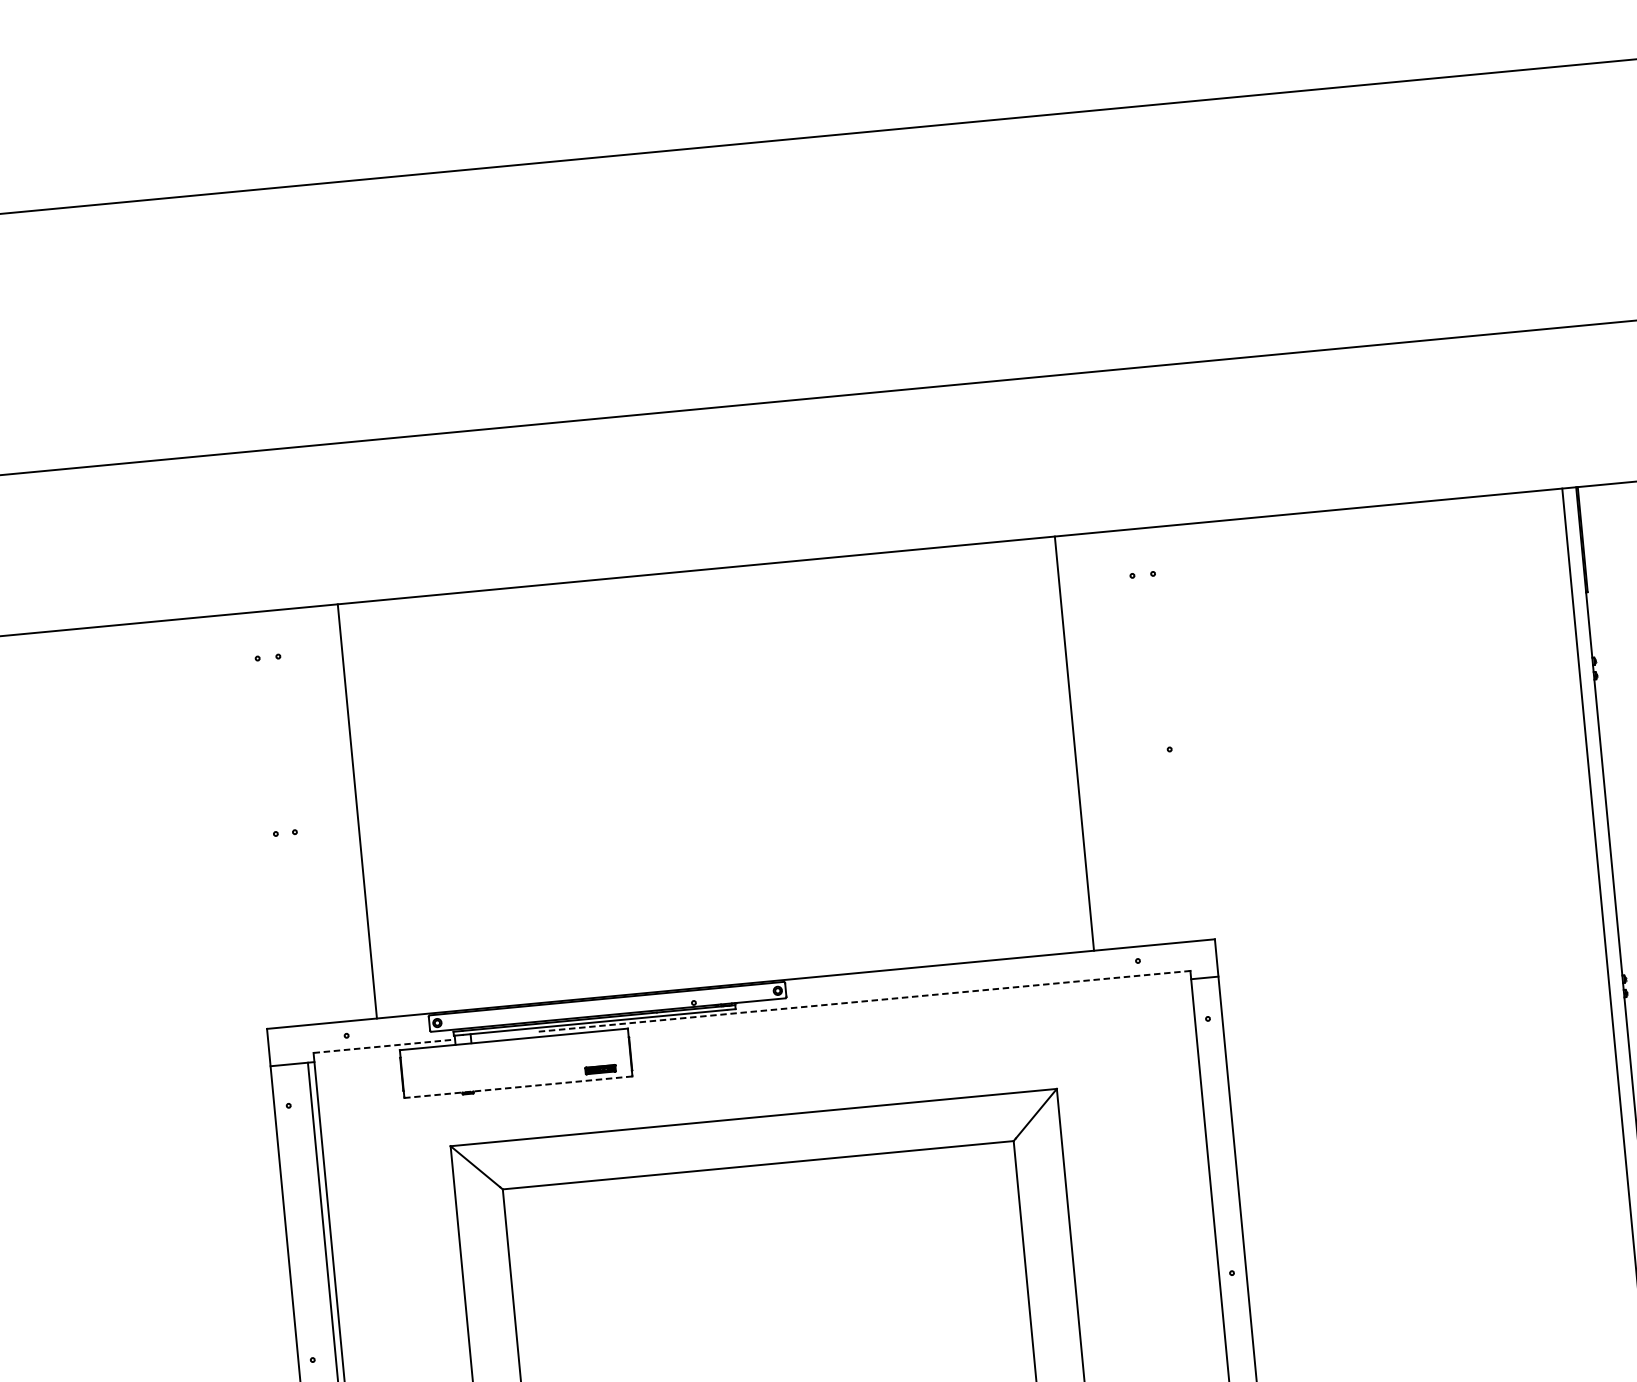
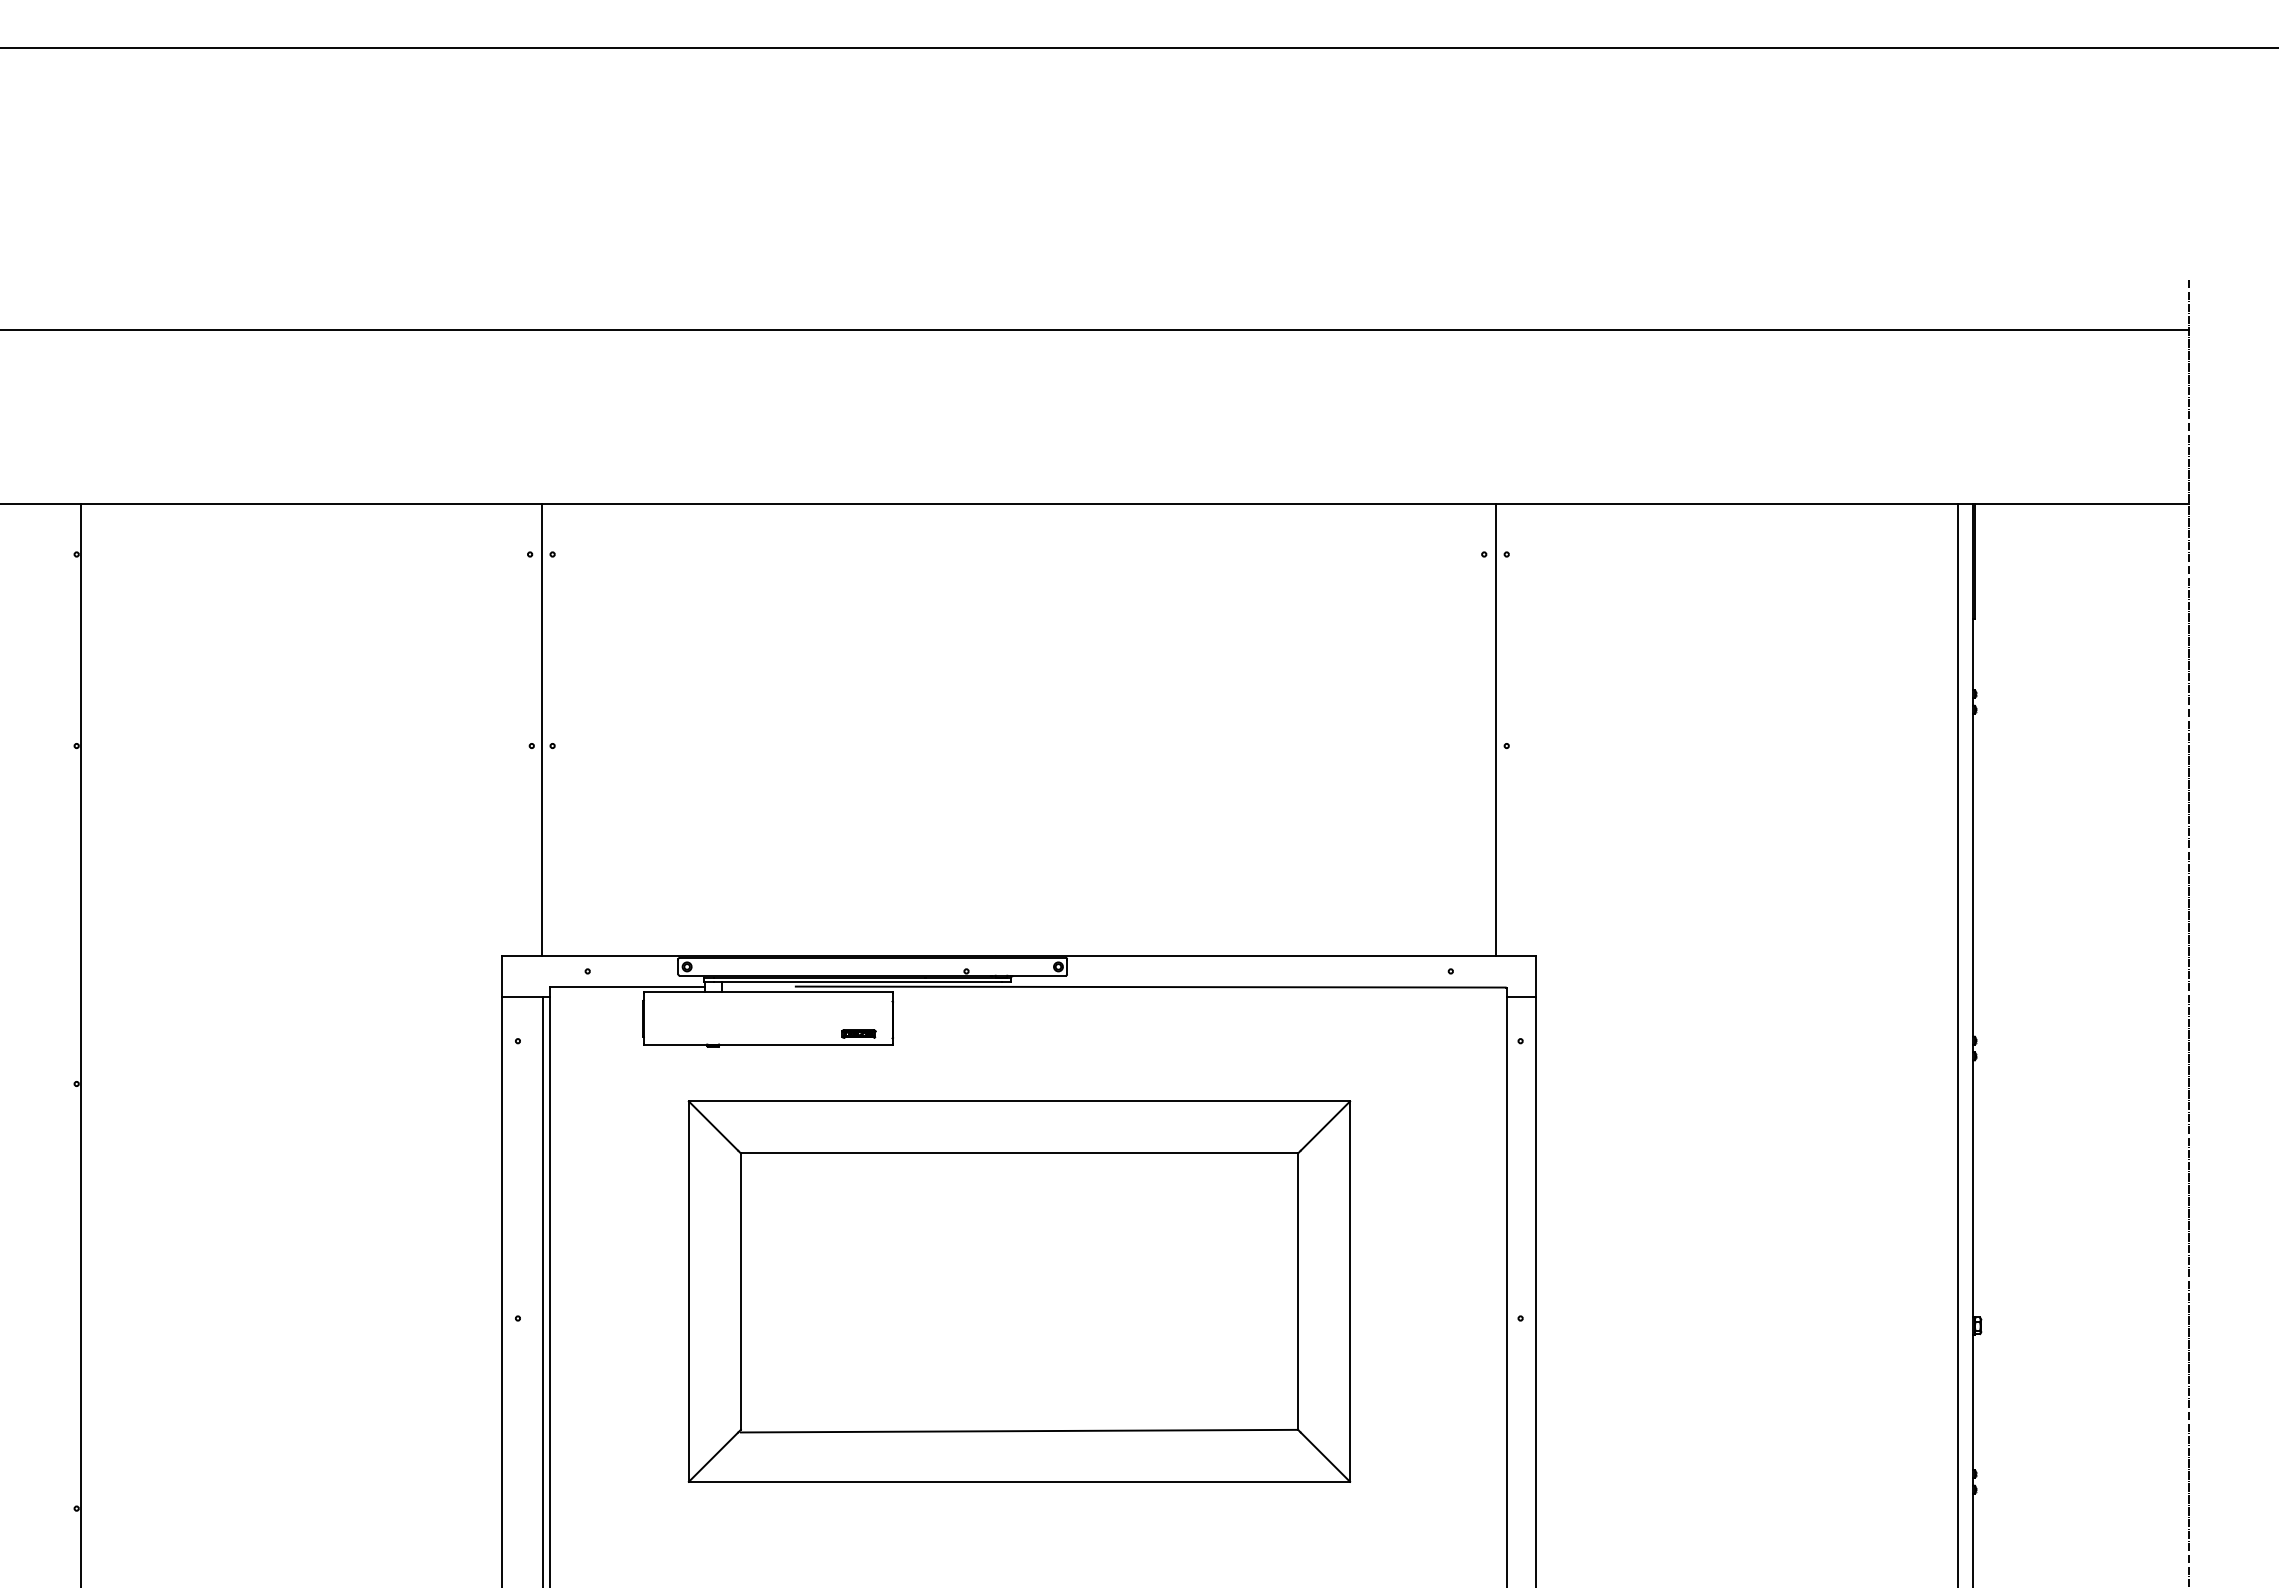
line: (1074, 743) -> (1496, 729), moved
line: (357, 810) -> (542, 729), moved
line: (864, 1001) -> (1150, 987), dashed -> solid
line: (384, 1046) -> (627, 986), dashed -> solid
line: (517, 1087) -> (767, 1044), dashed -> solid

